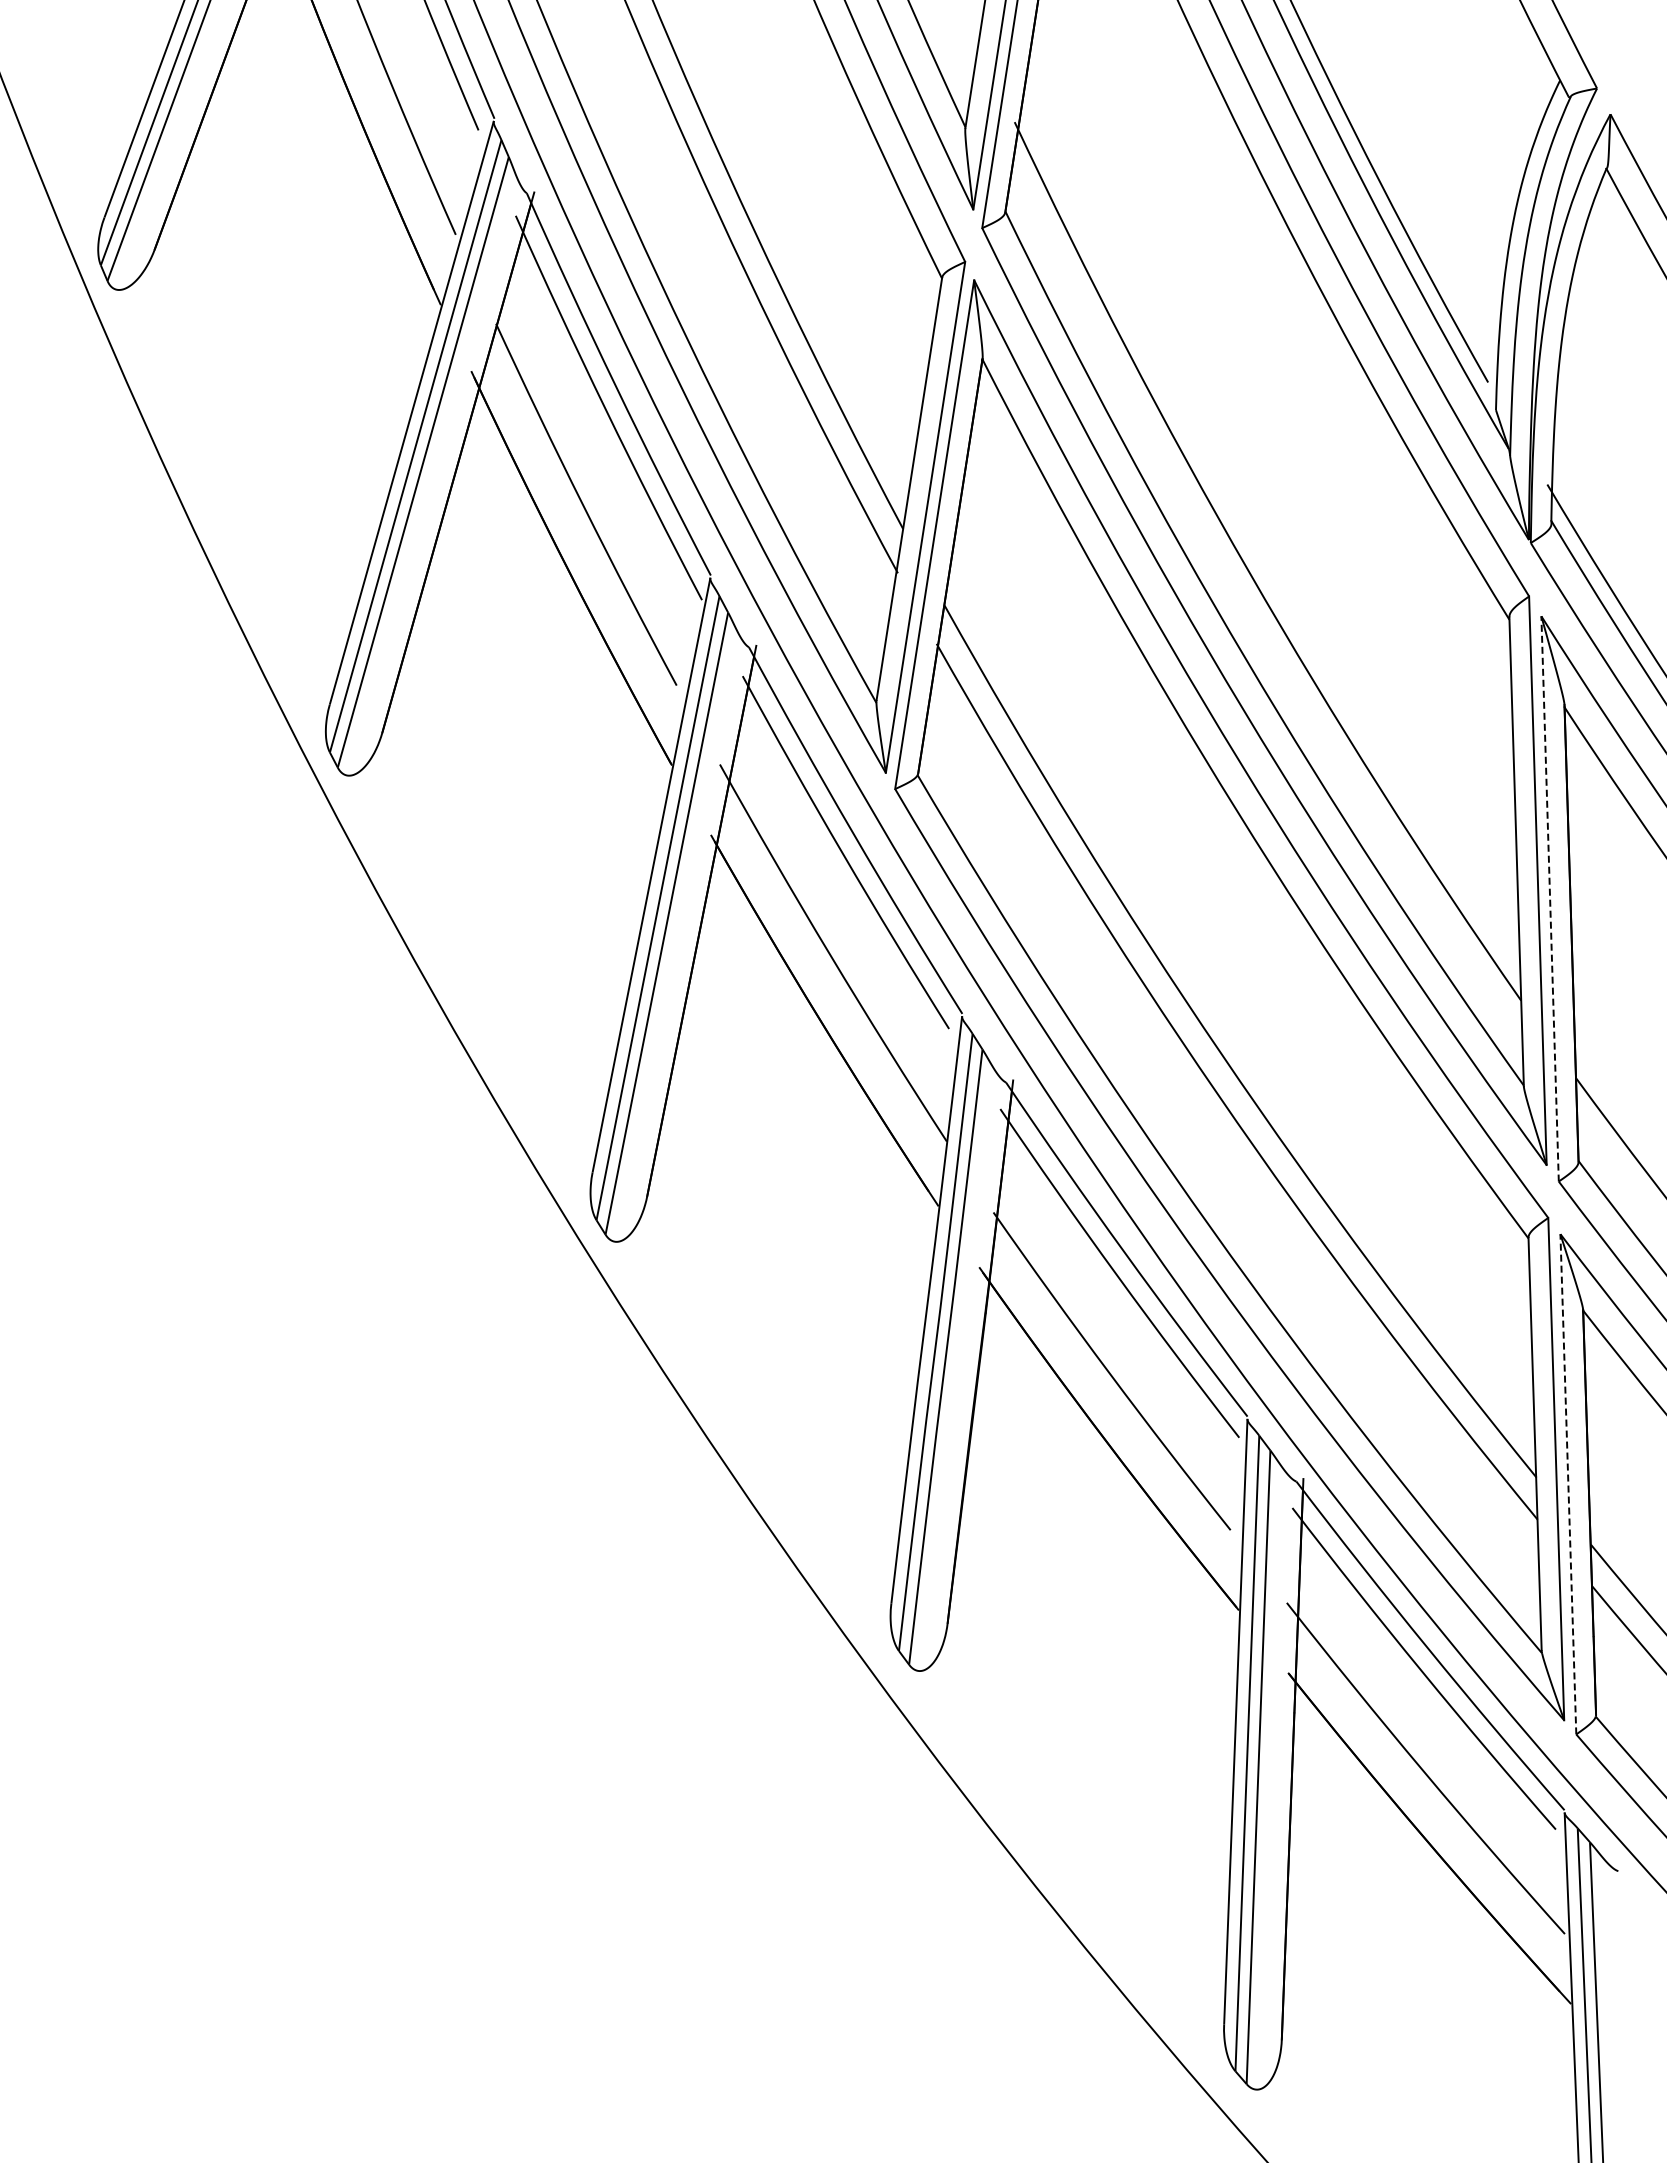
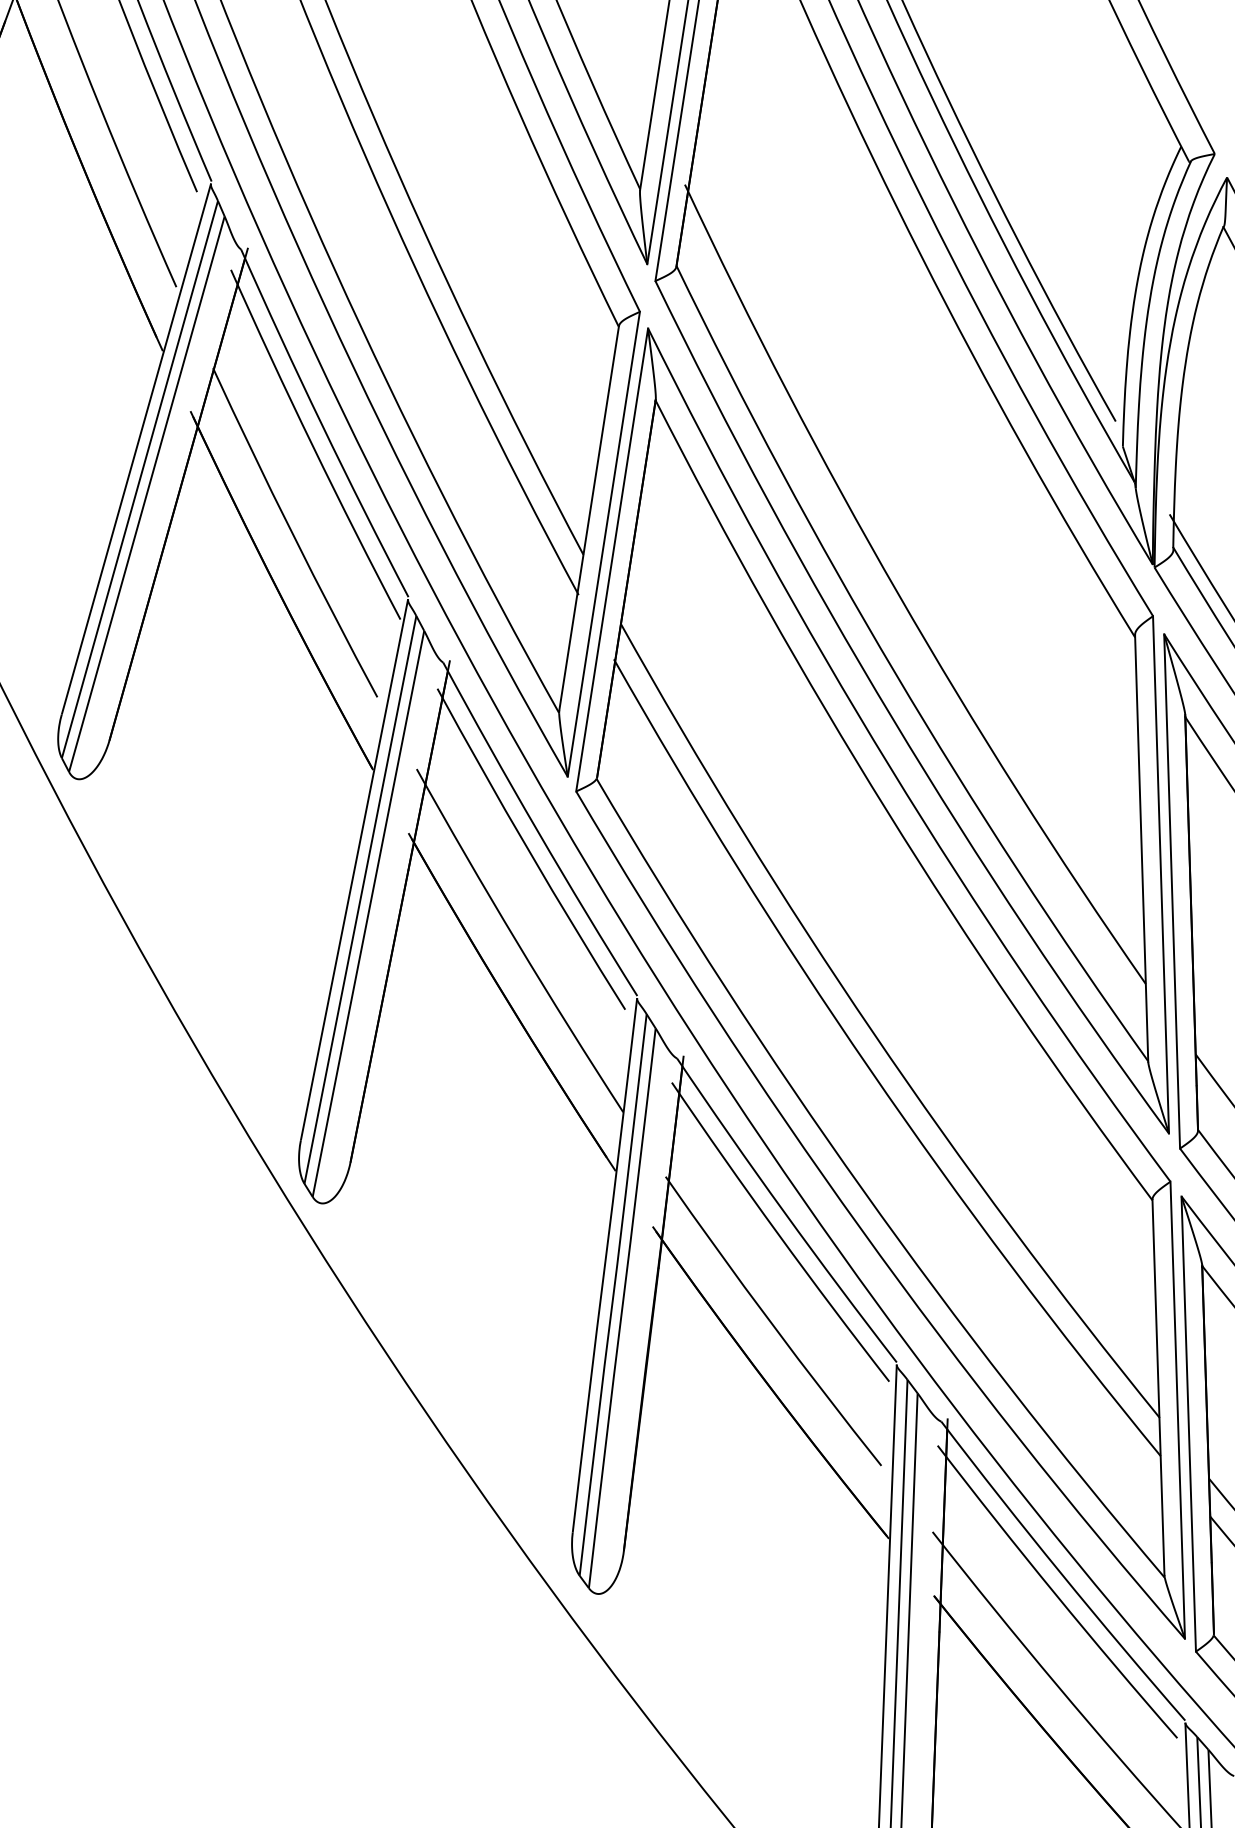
line: (1550, 898) -> (1172, 891), dashed -> solid
line: (1568, 1483) -> (1188, 1423), dashed -> solid

